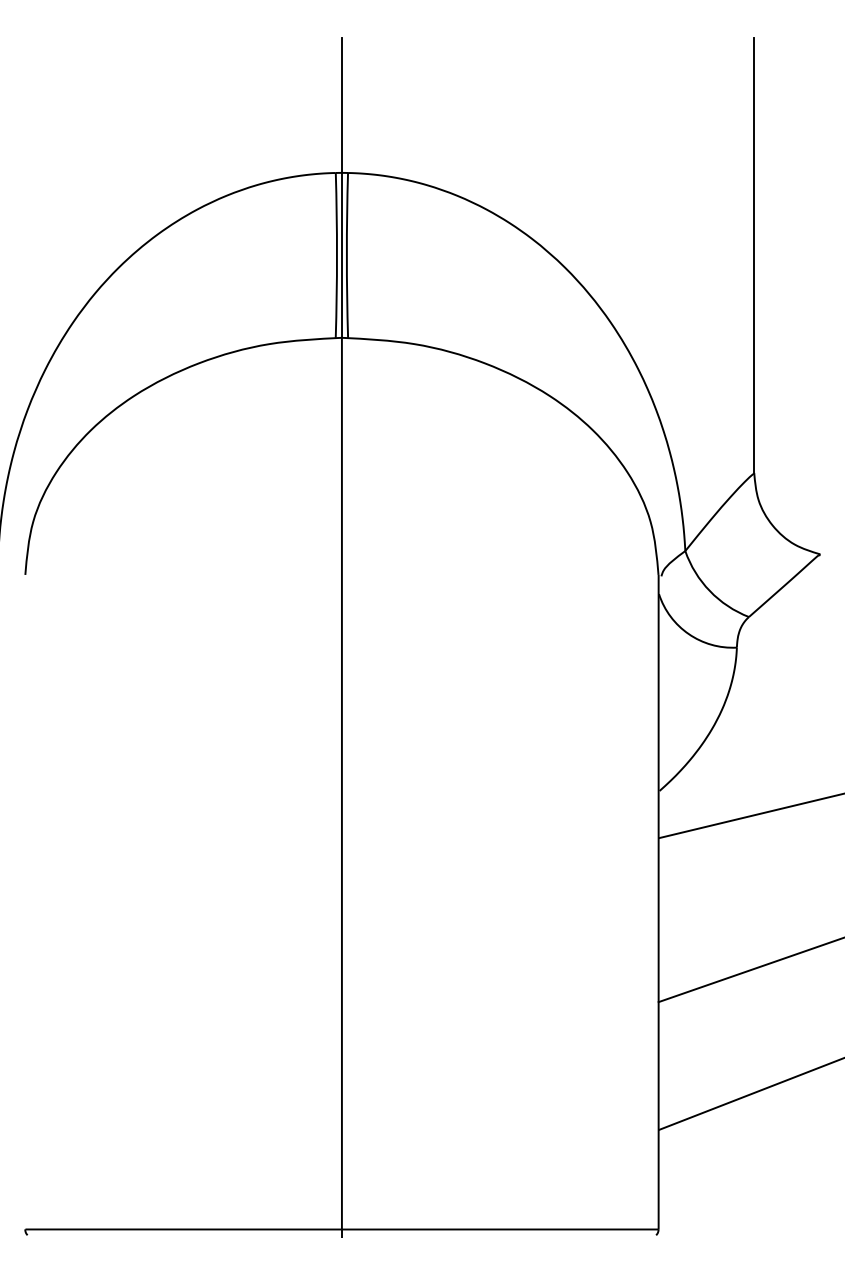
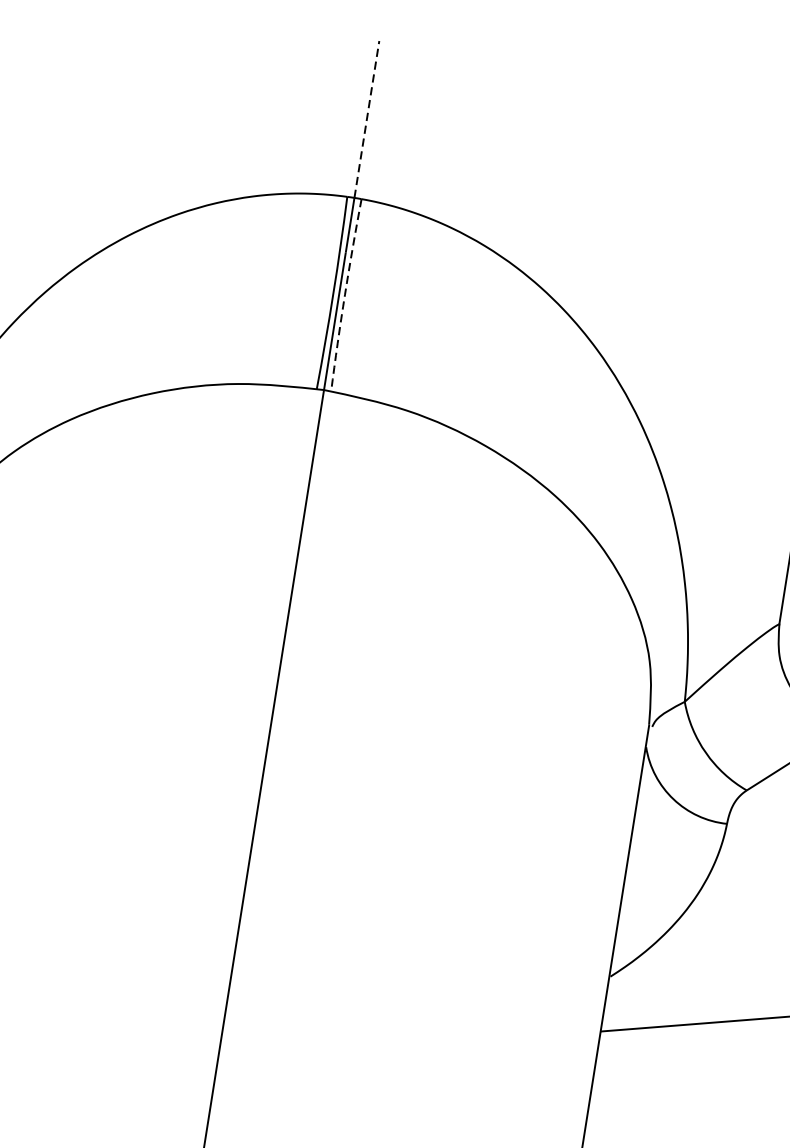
line: (341, 105) -> (366, 119), solid -> dashed
arc: (346, 255) -> (344, 294), solid -> dashed

